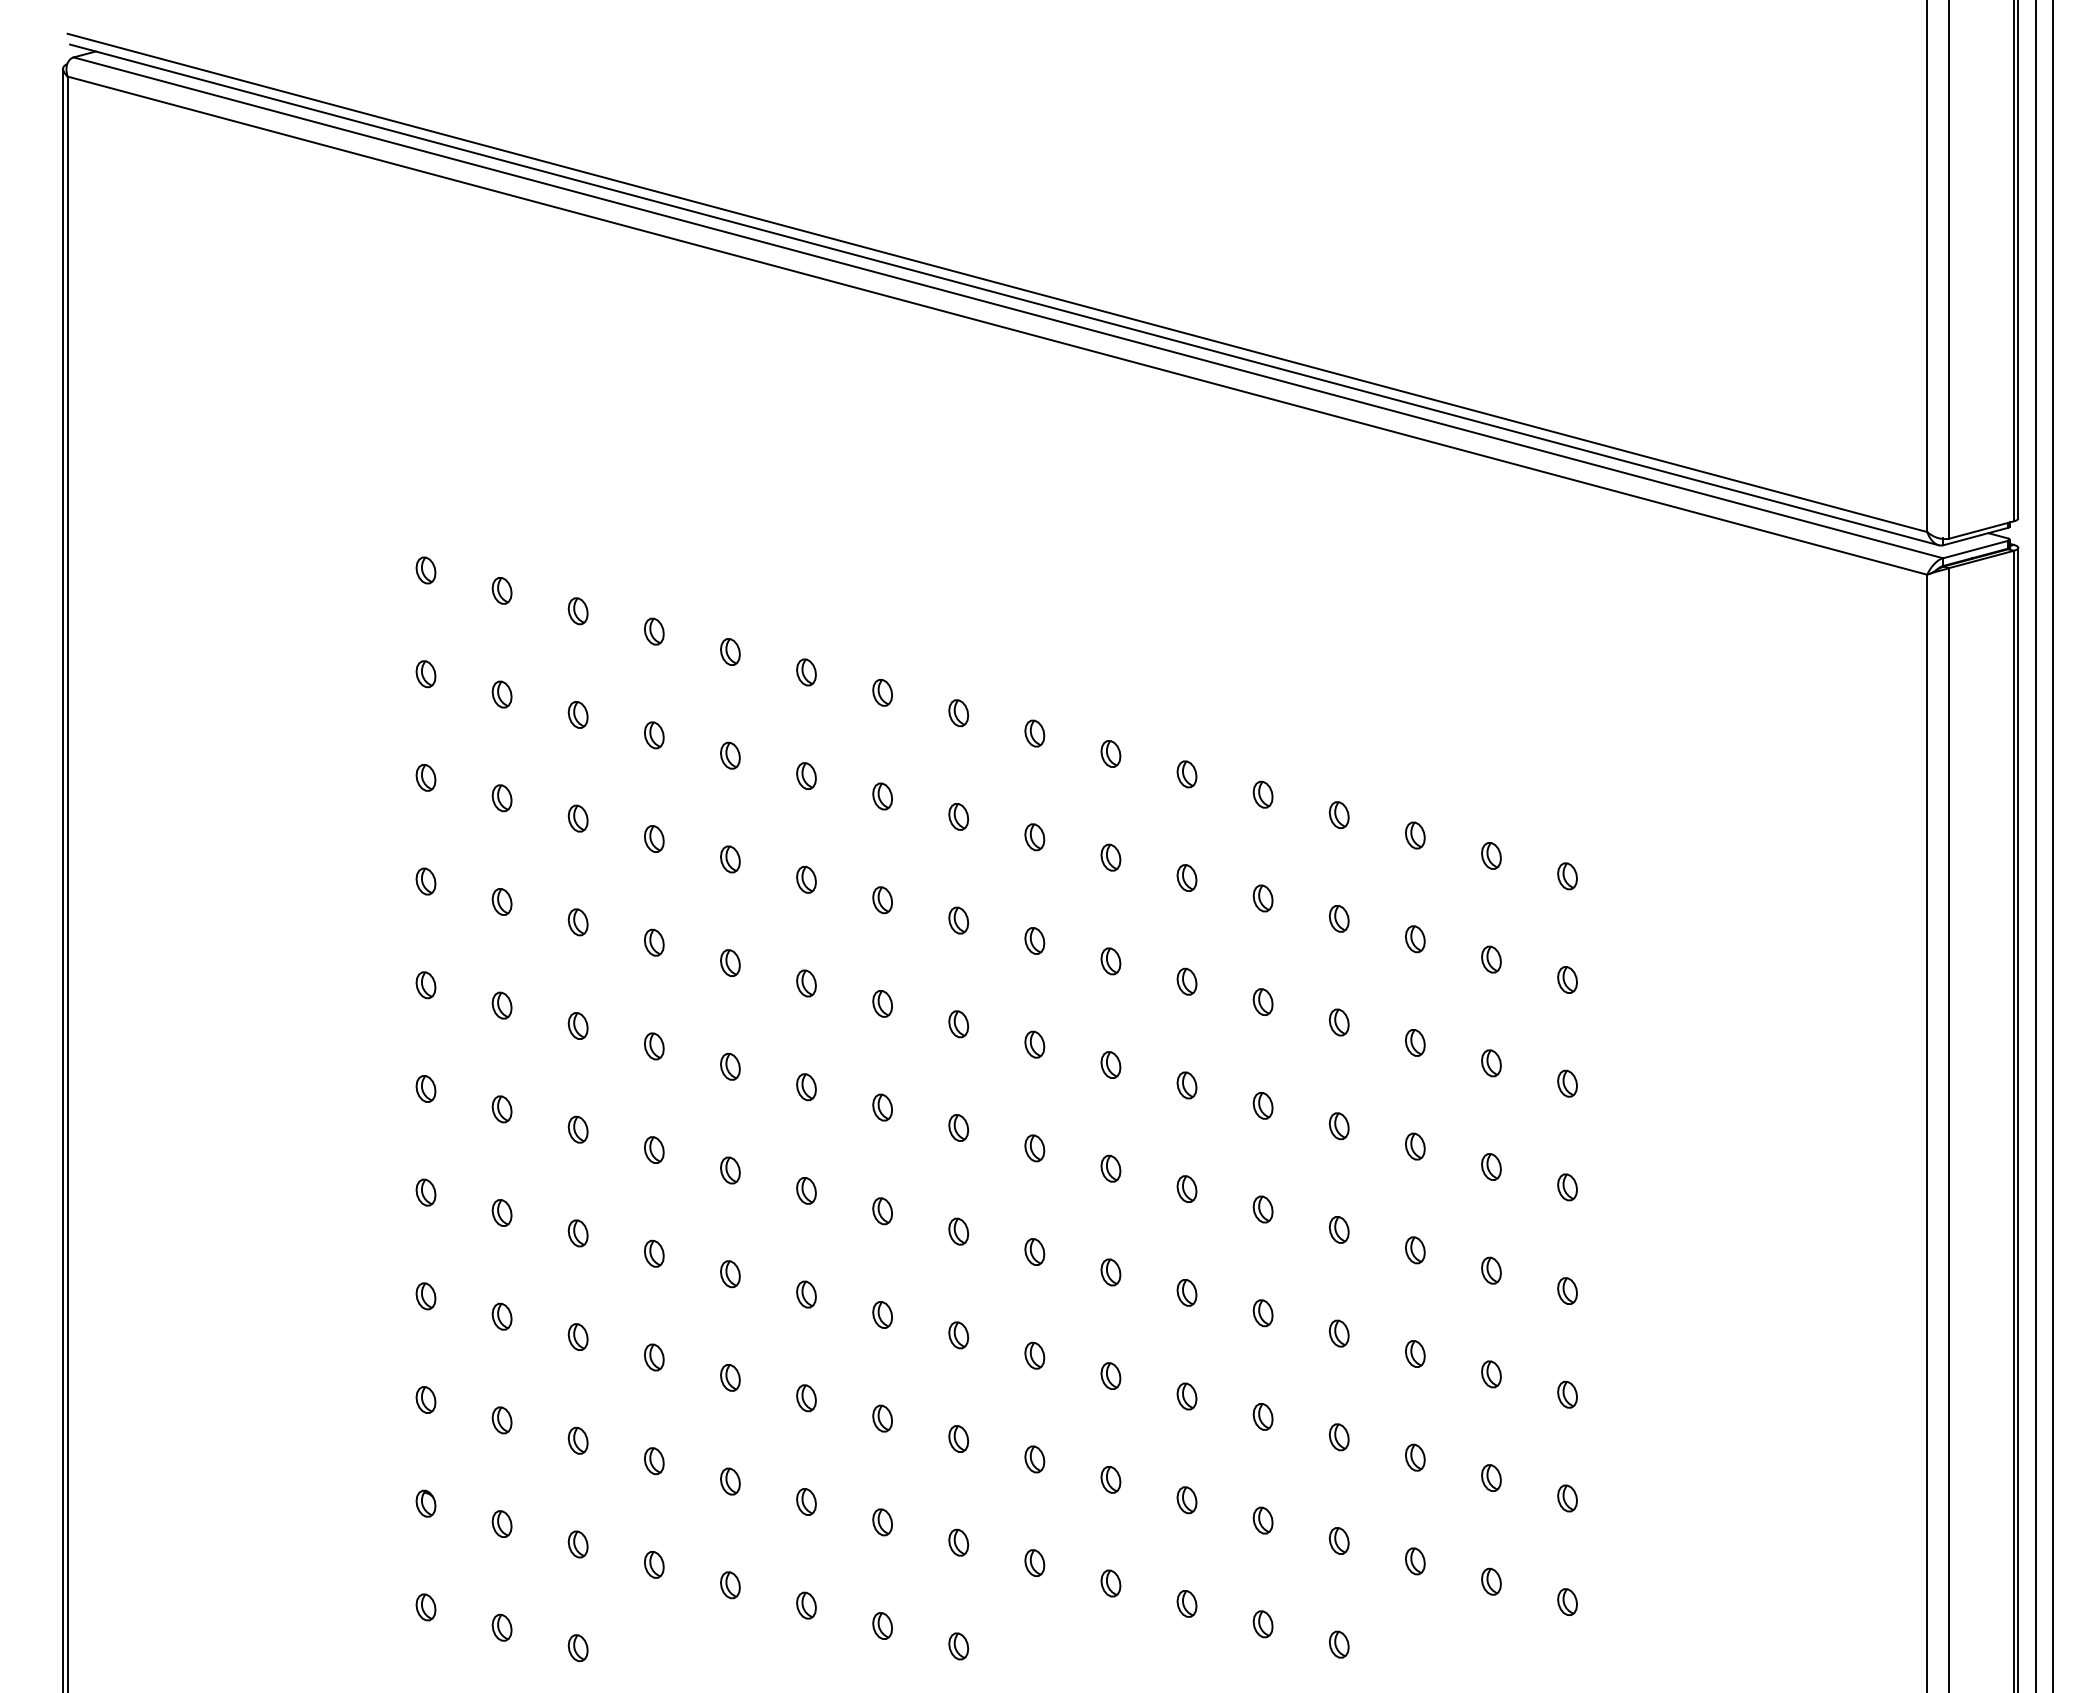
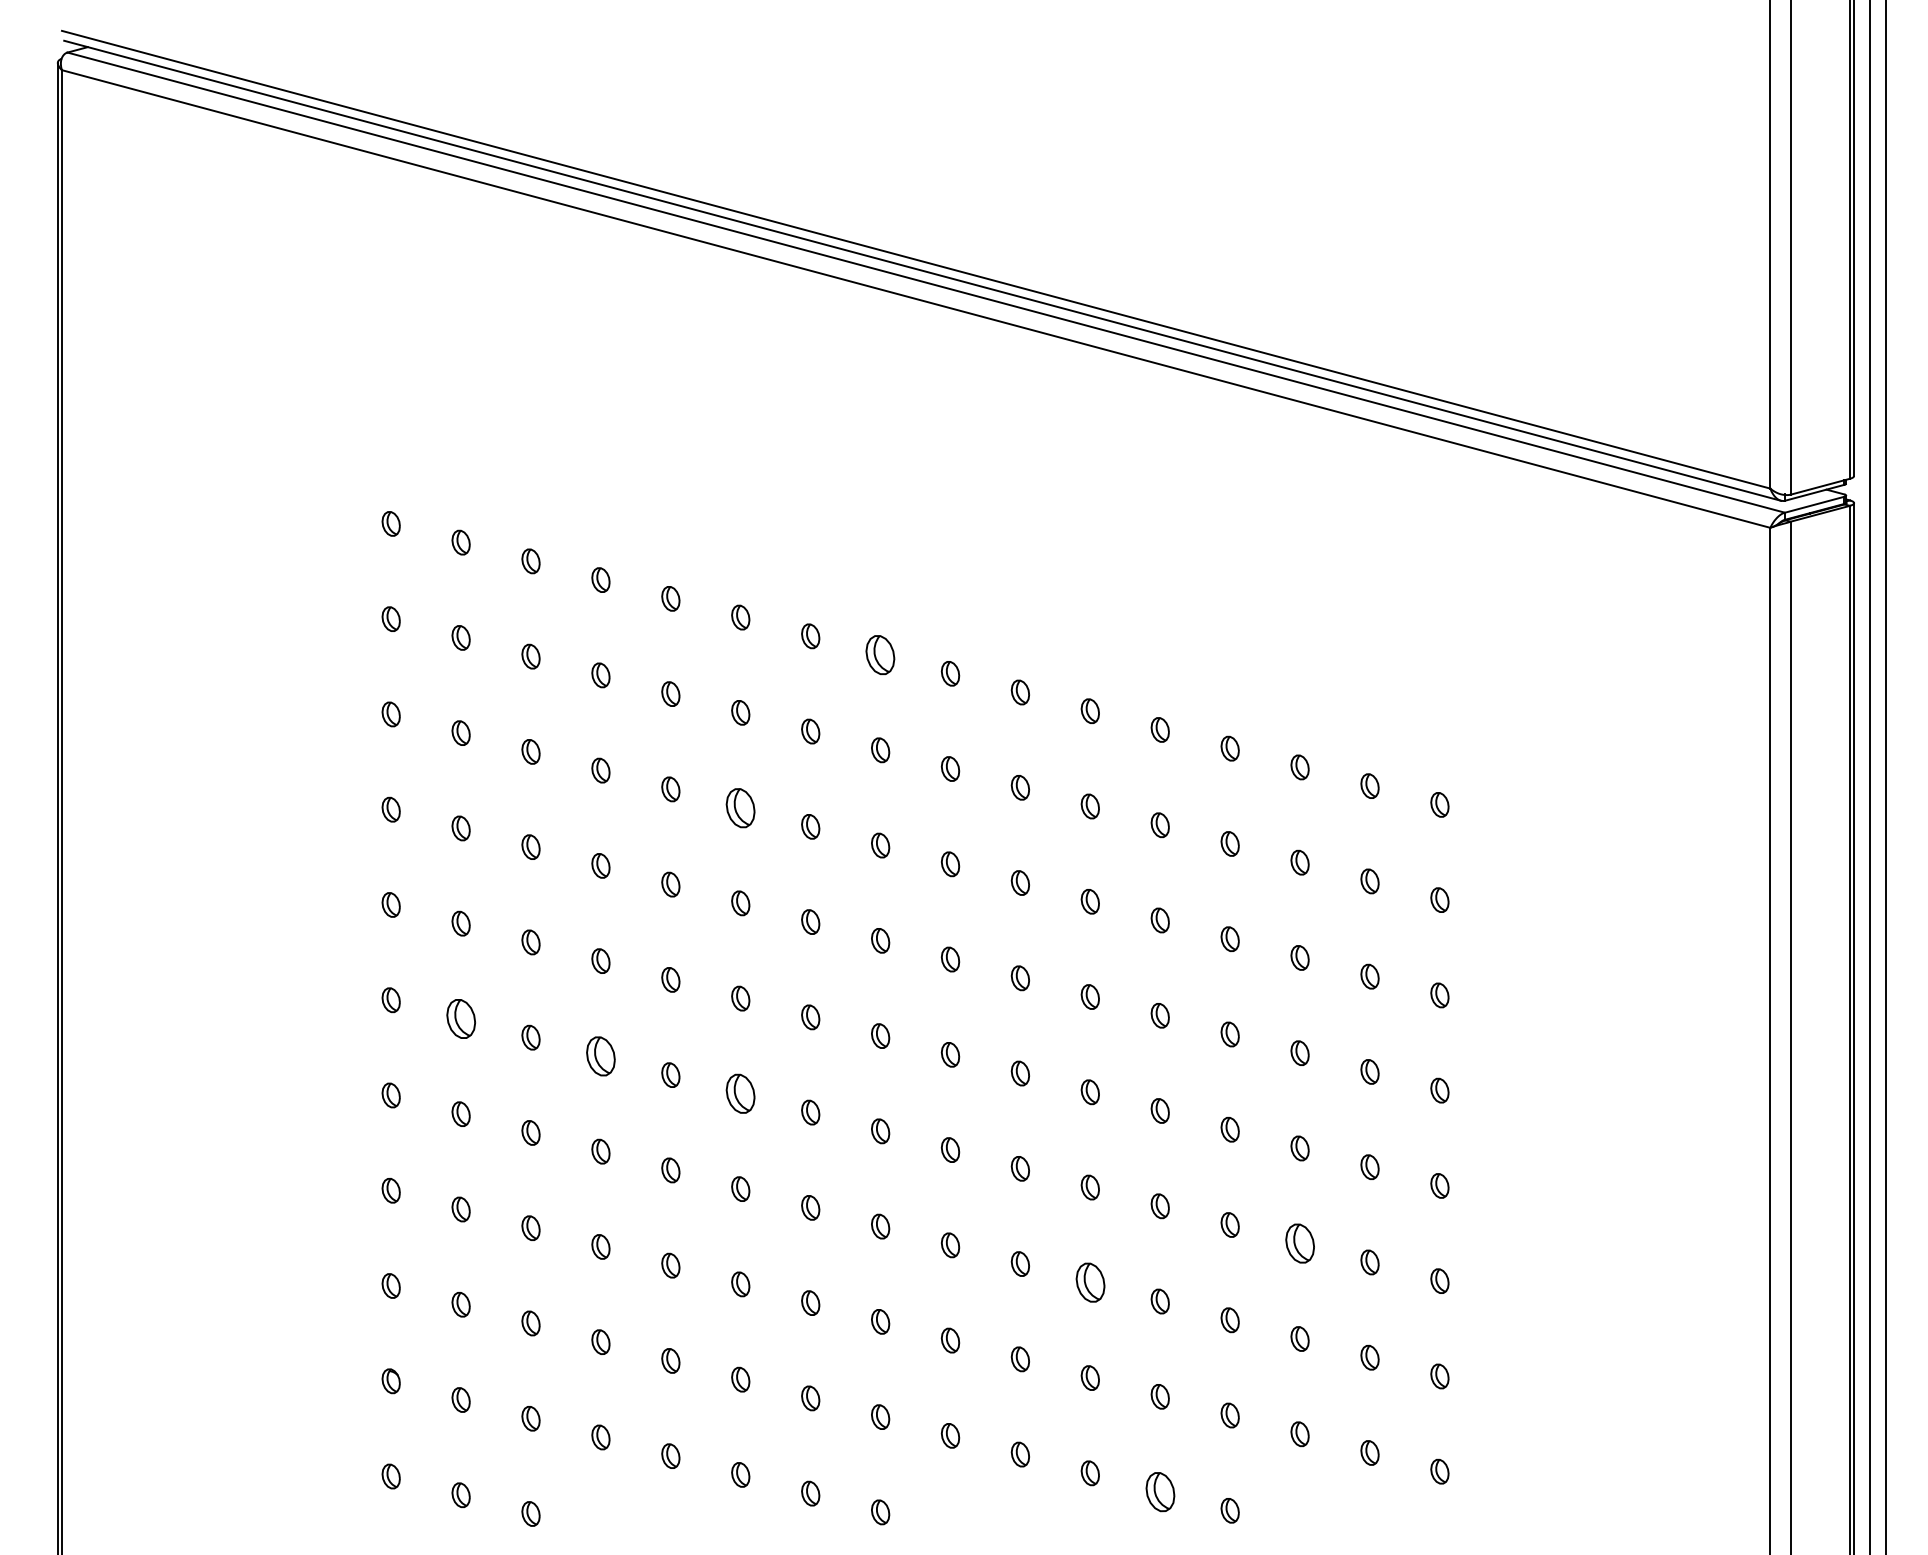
part: (958, 712) -> (880, 654), size x1.6
part: (806, 879) -> (740, 807), size x1.6
part: (501, 1108) -> (460, 1018), size x1.6
part: (653, 1150) -> (600, 1056), size x1.6
part: (806, 1190) -> (740, 1093), size x1.6
part: (1414, 1353) -> (1299, 1243), size x1.6
part: (1186, 1396) -> (1089, 1282), size x1.6
part: (1262, 1623) -> (1159, 1491), size x1.6

